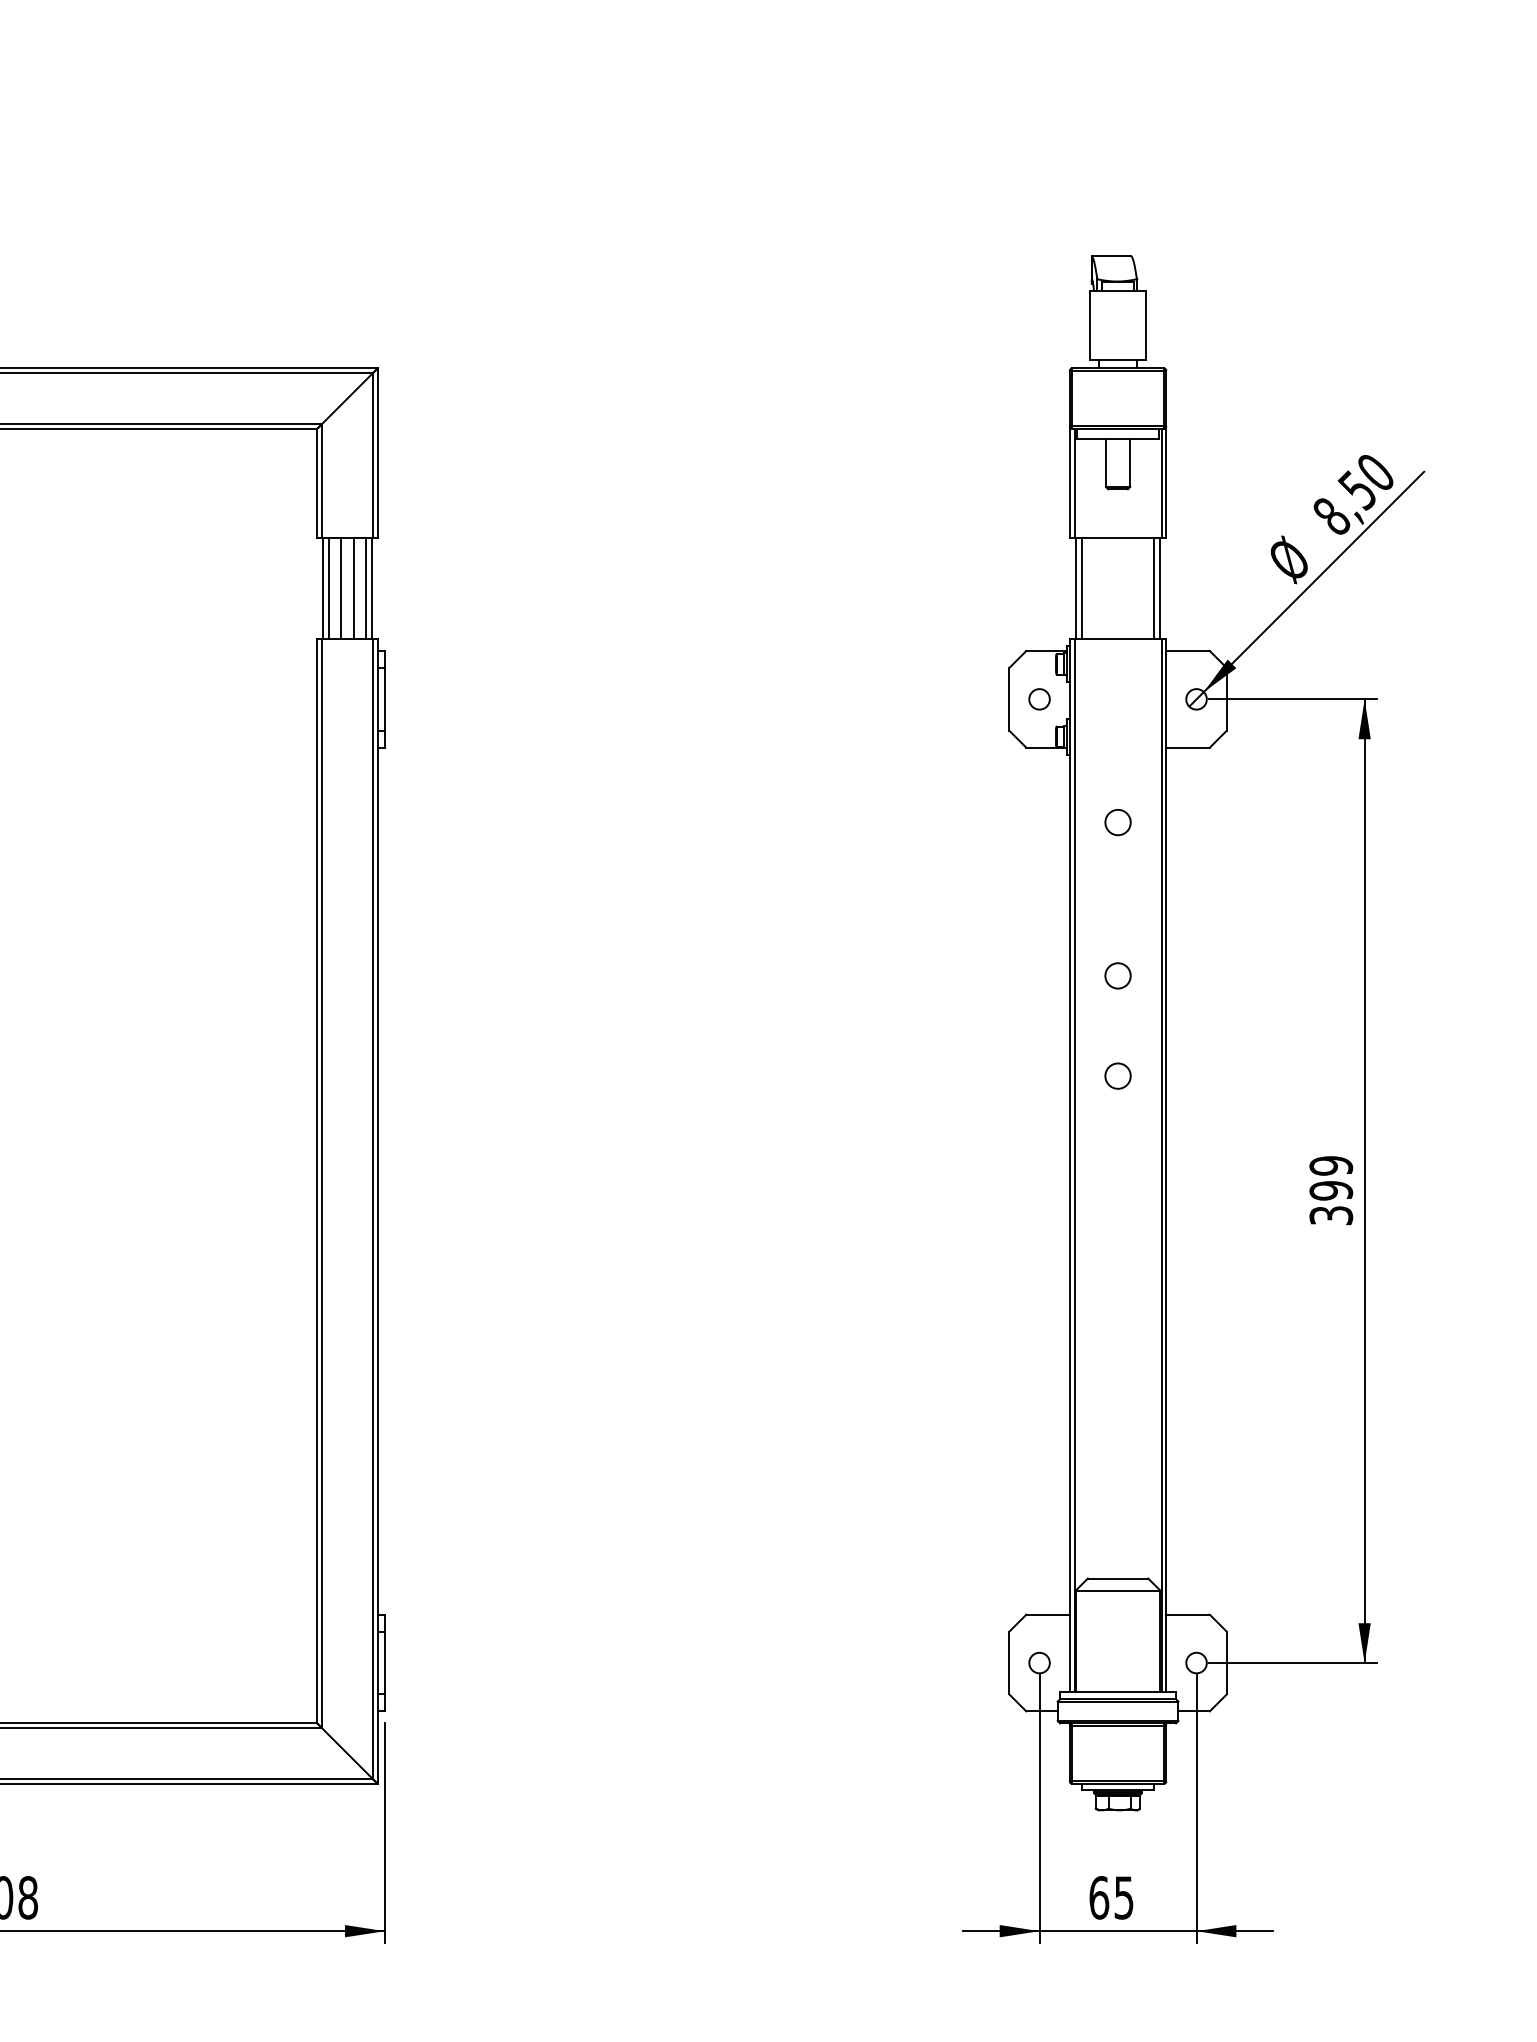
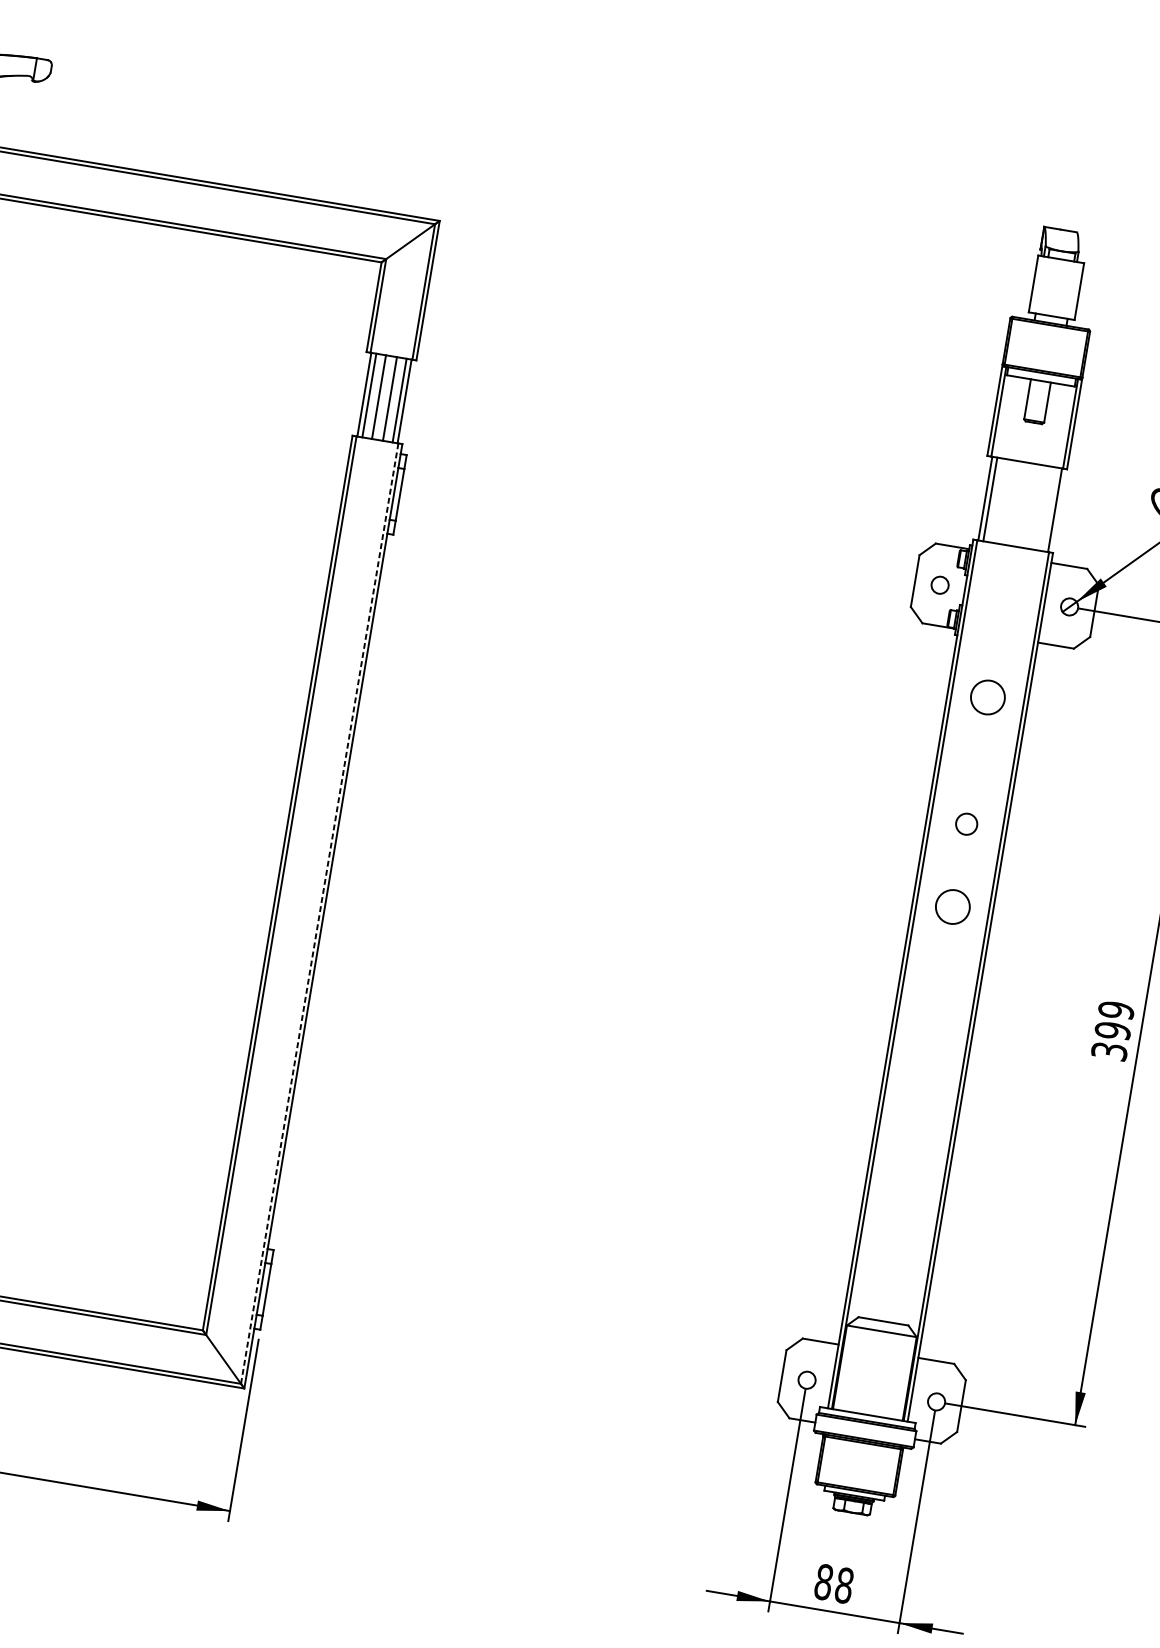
line: (1154, 587) -> (1050, 508), removed
circle: (1117, 822) -> (987, 697), size x1.6
circle: (1117, 1075) -> (952, 906), size x1.6
line: (372, 1209) -> (319, 914), solid -> dashed
text: (1111, 1897) -> (834, 1583), 65 -> 88

